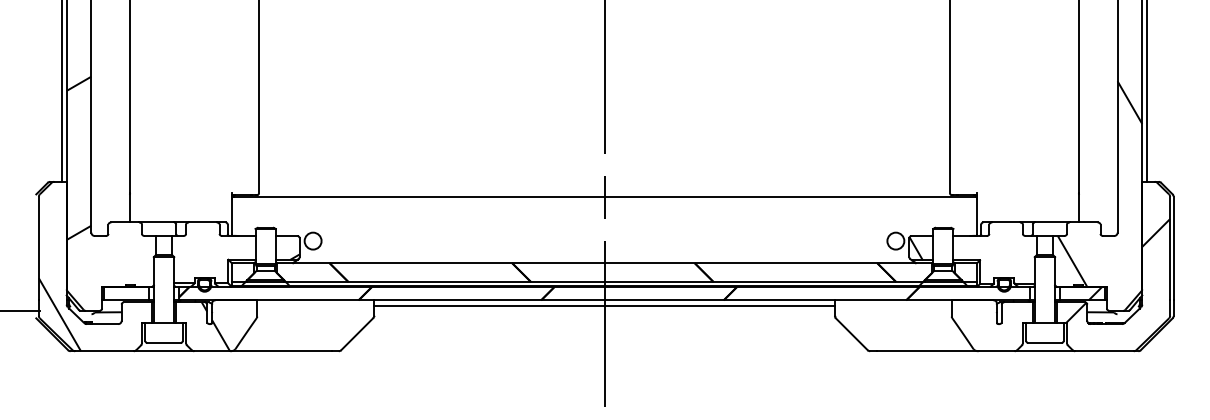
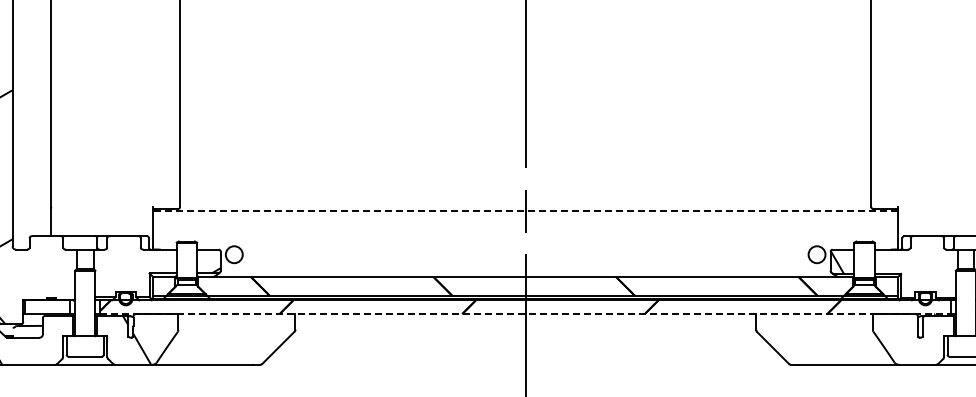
line: (604, 197) -> (525, 211), solid -> dashed
line: (605, 300) -> (526, 314), solid -> dashed
line: (604, 305) -> (525, 319), removed

